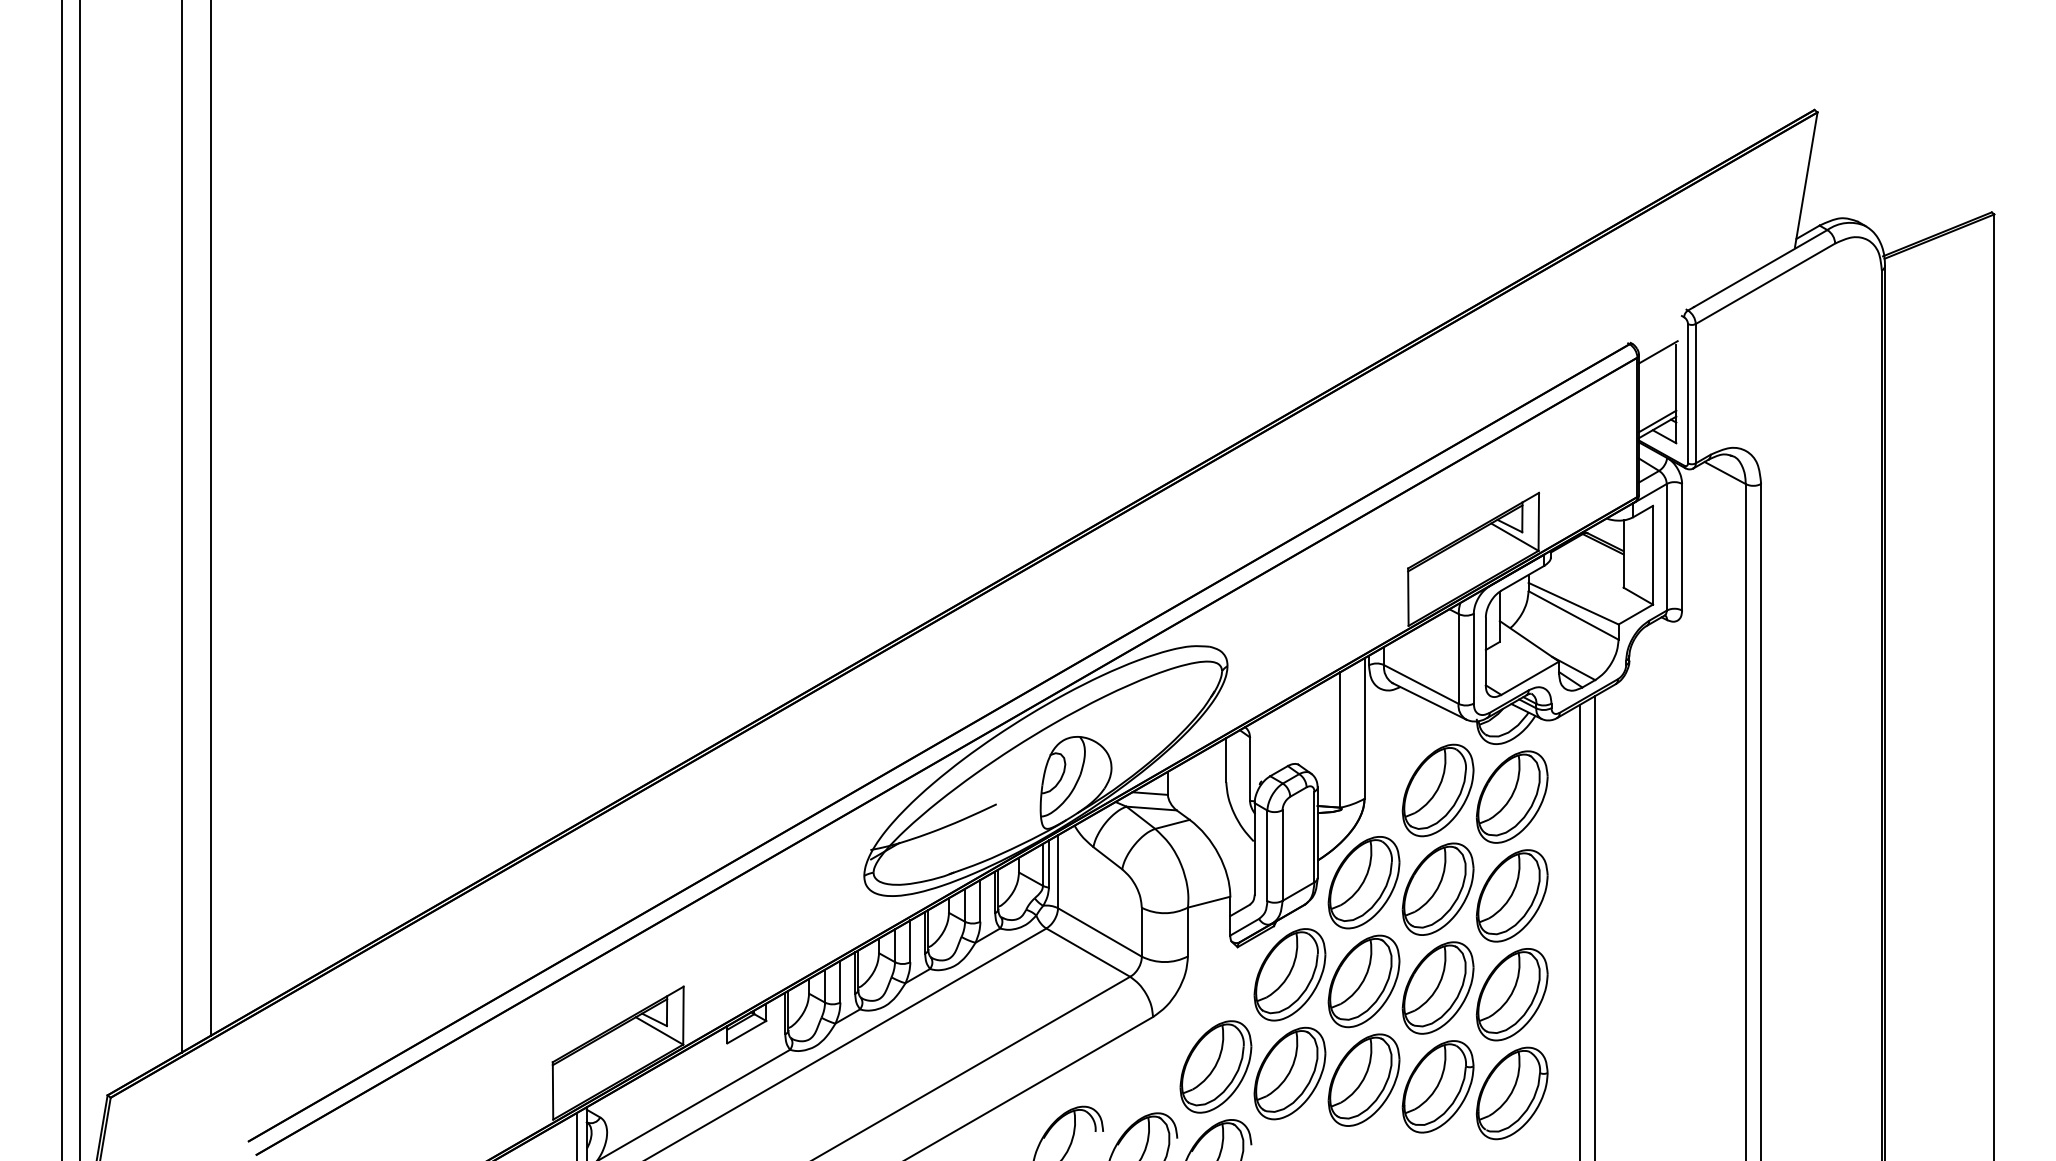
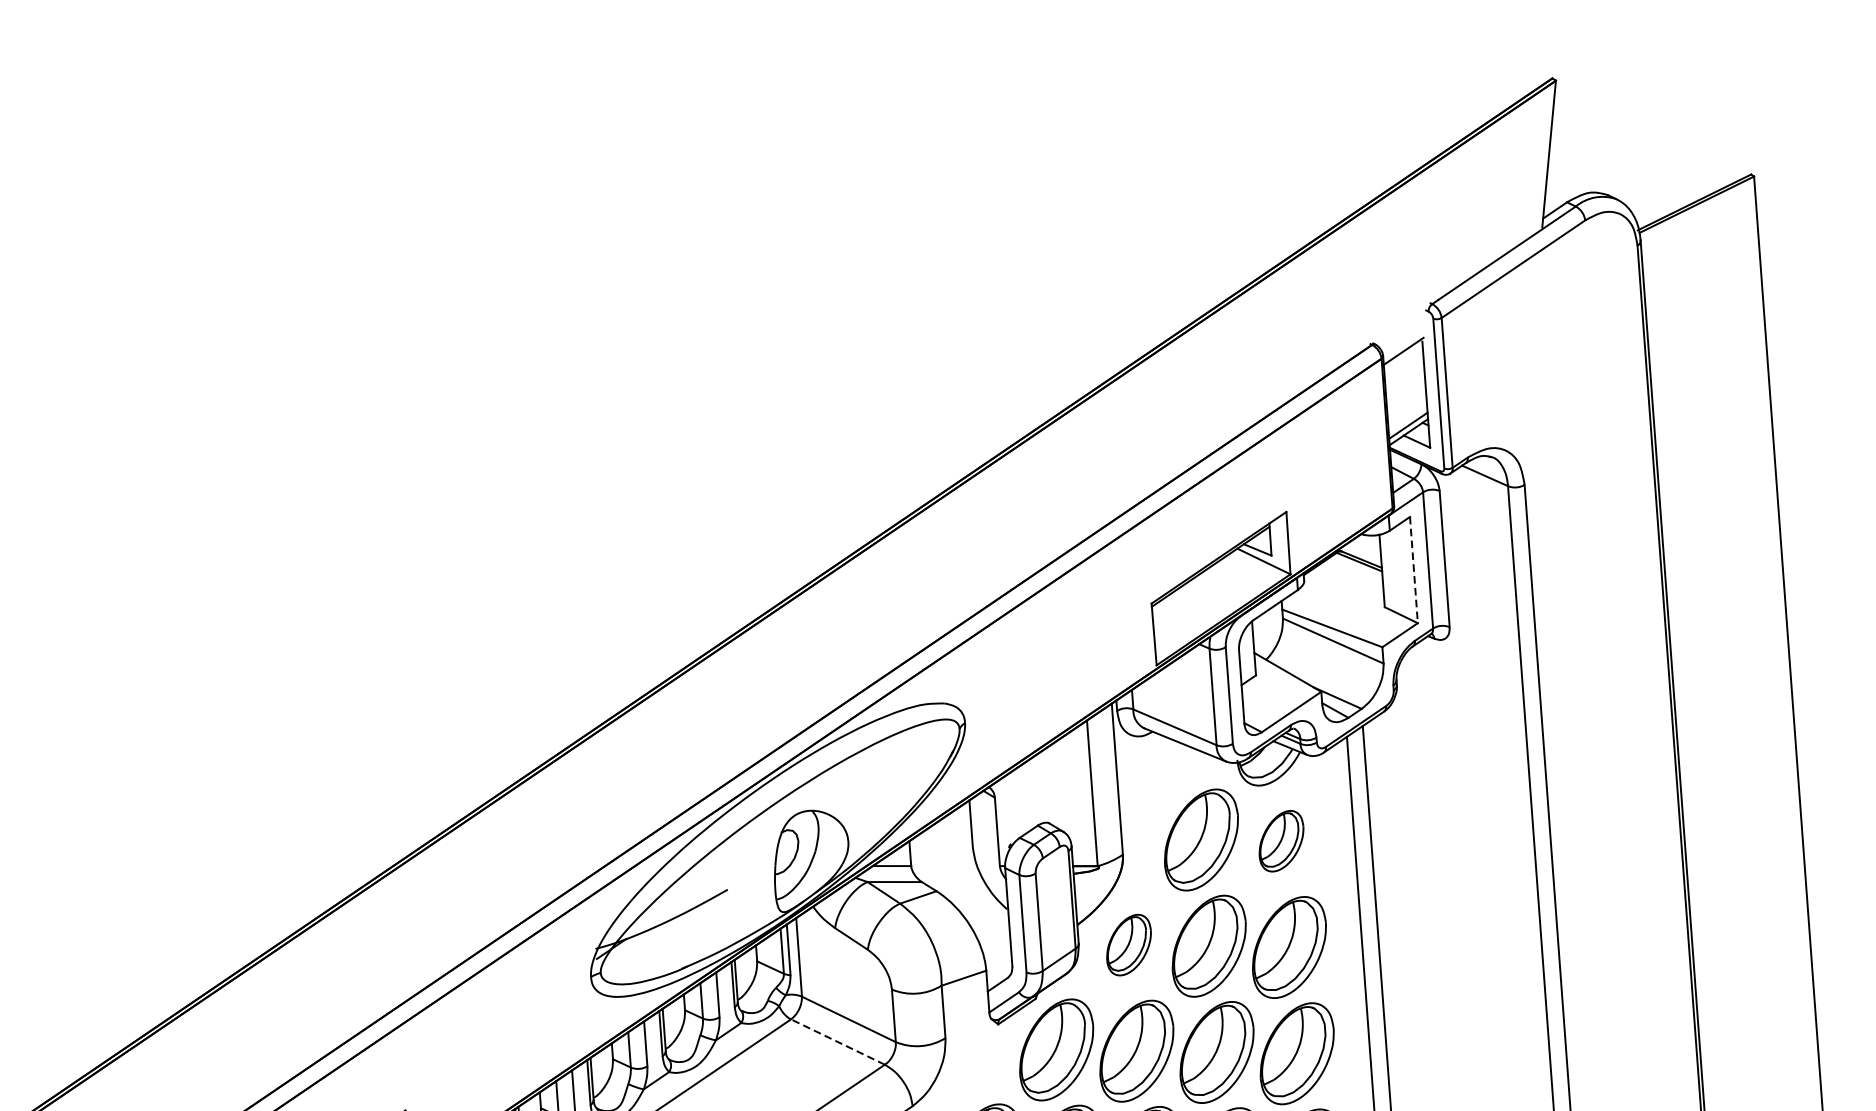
line: (1653, 555) -> (1414, 570), solid -> dashed
part: (1511, 796) -> (1280, 840), size x0.6
part: (1363, 882) -> (1128, 944), size x0.6
line: (1087, 952) -> (837, 1041), solid -> dashed

